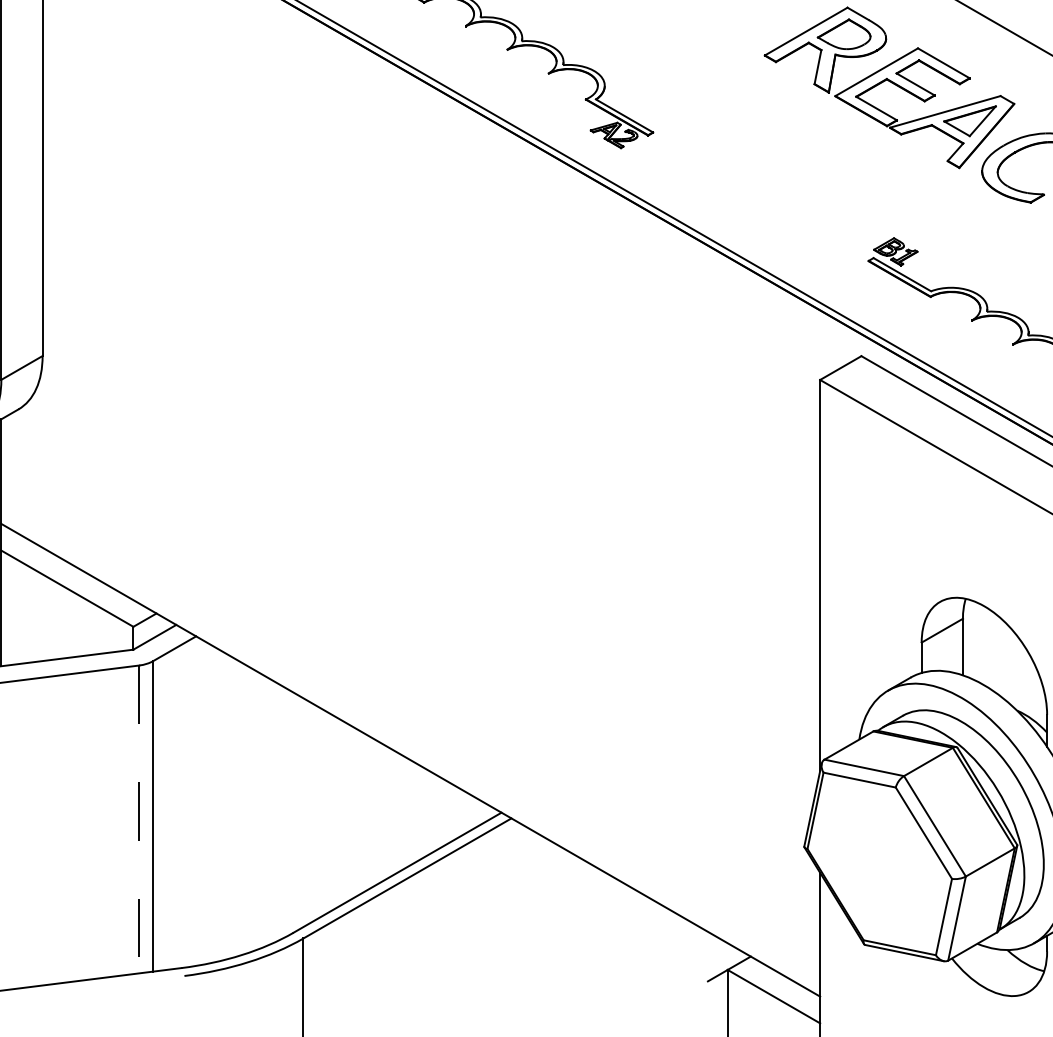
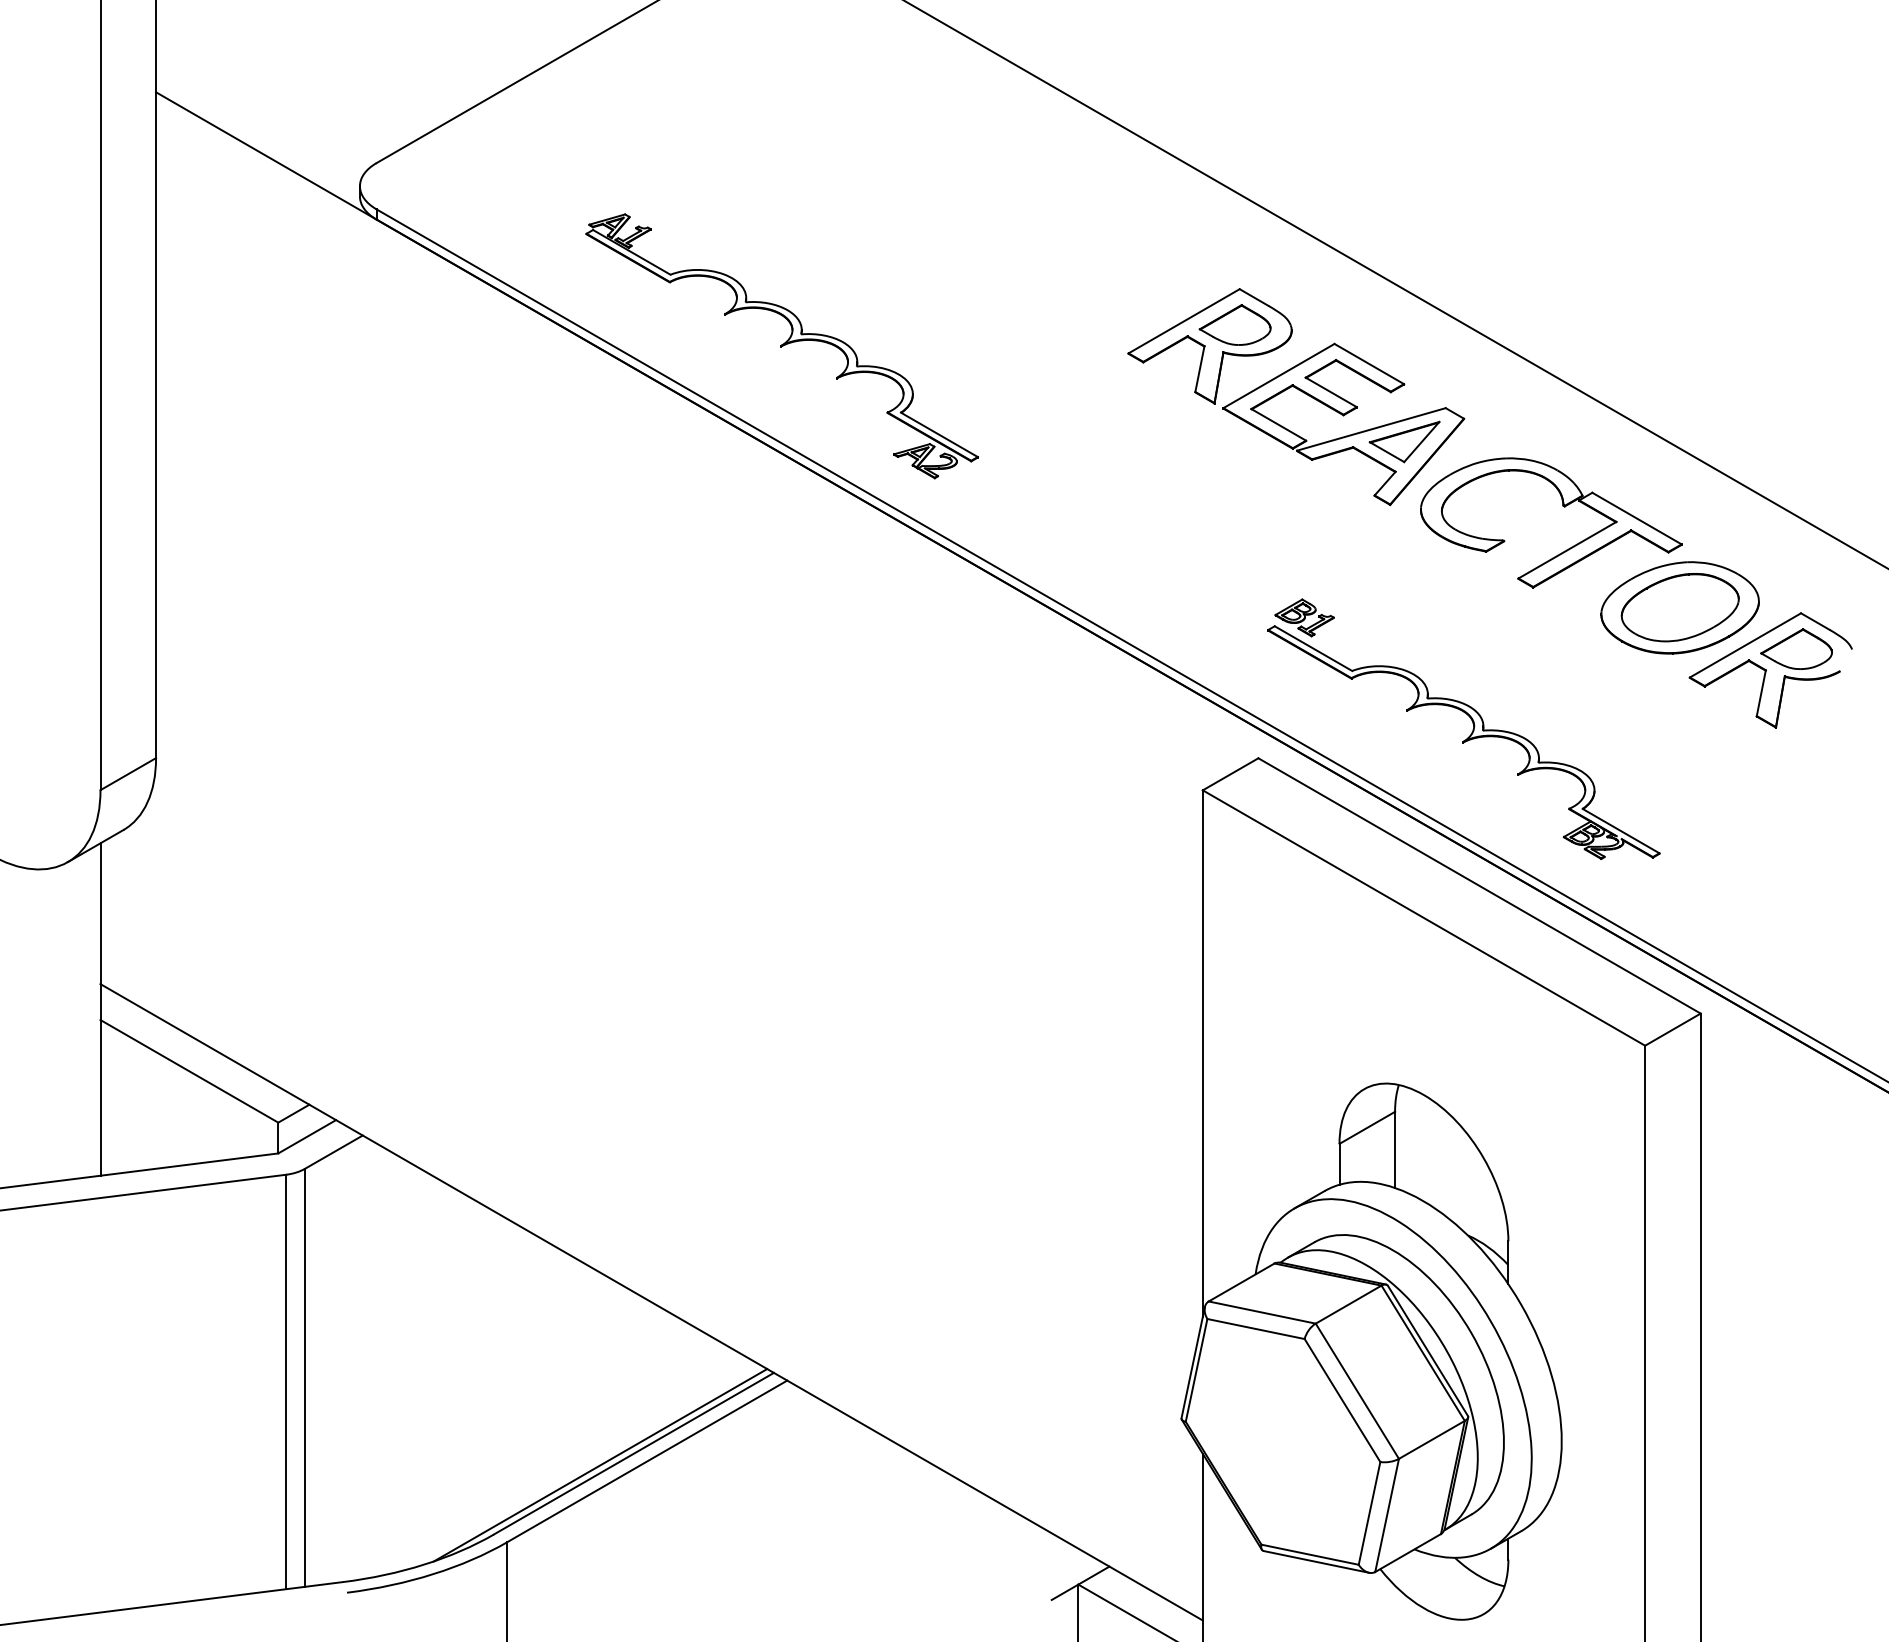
line: (139, 819) -> (286, 1382), dashed -> solid
line: (372, 881) -> (600, 1465), added

